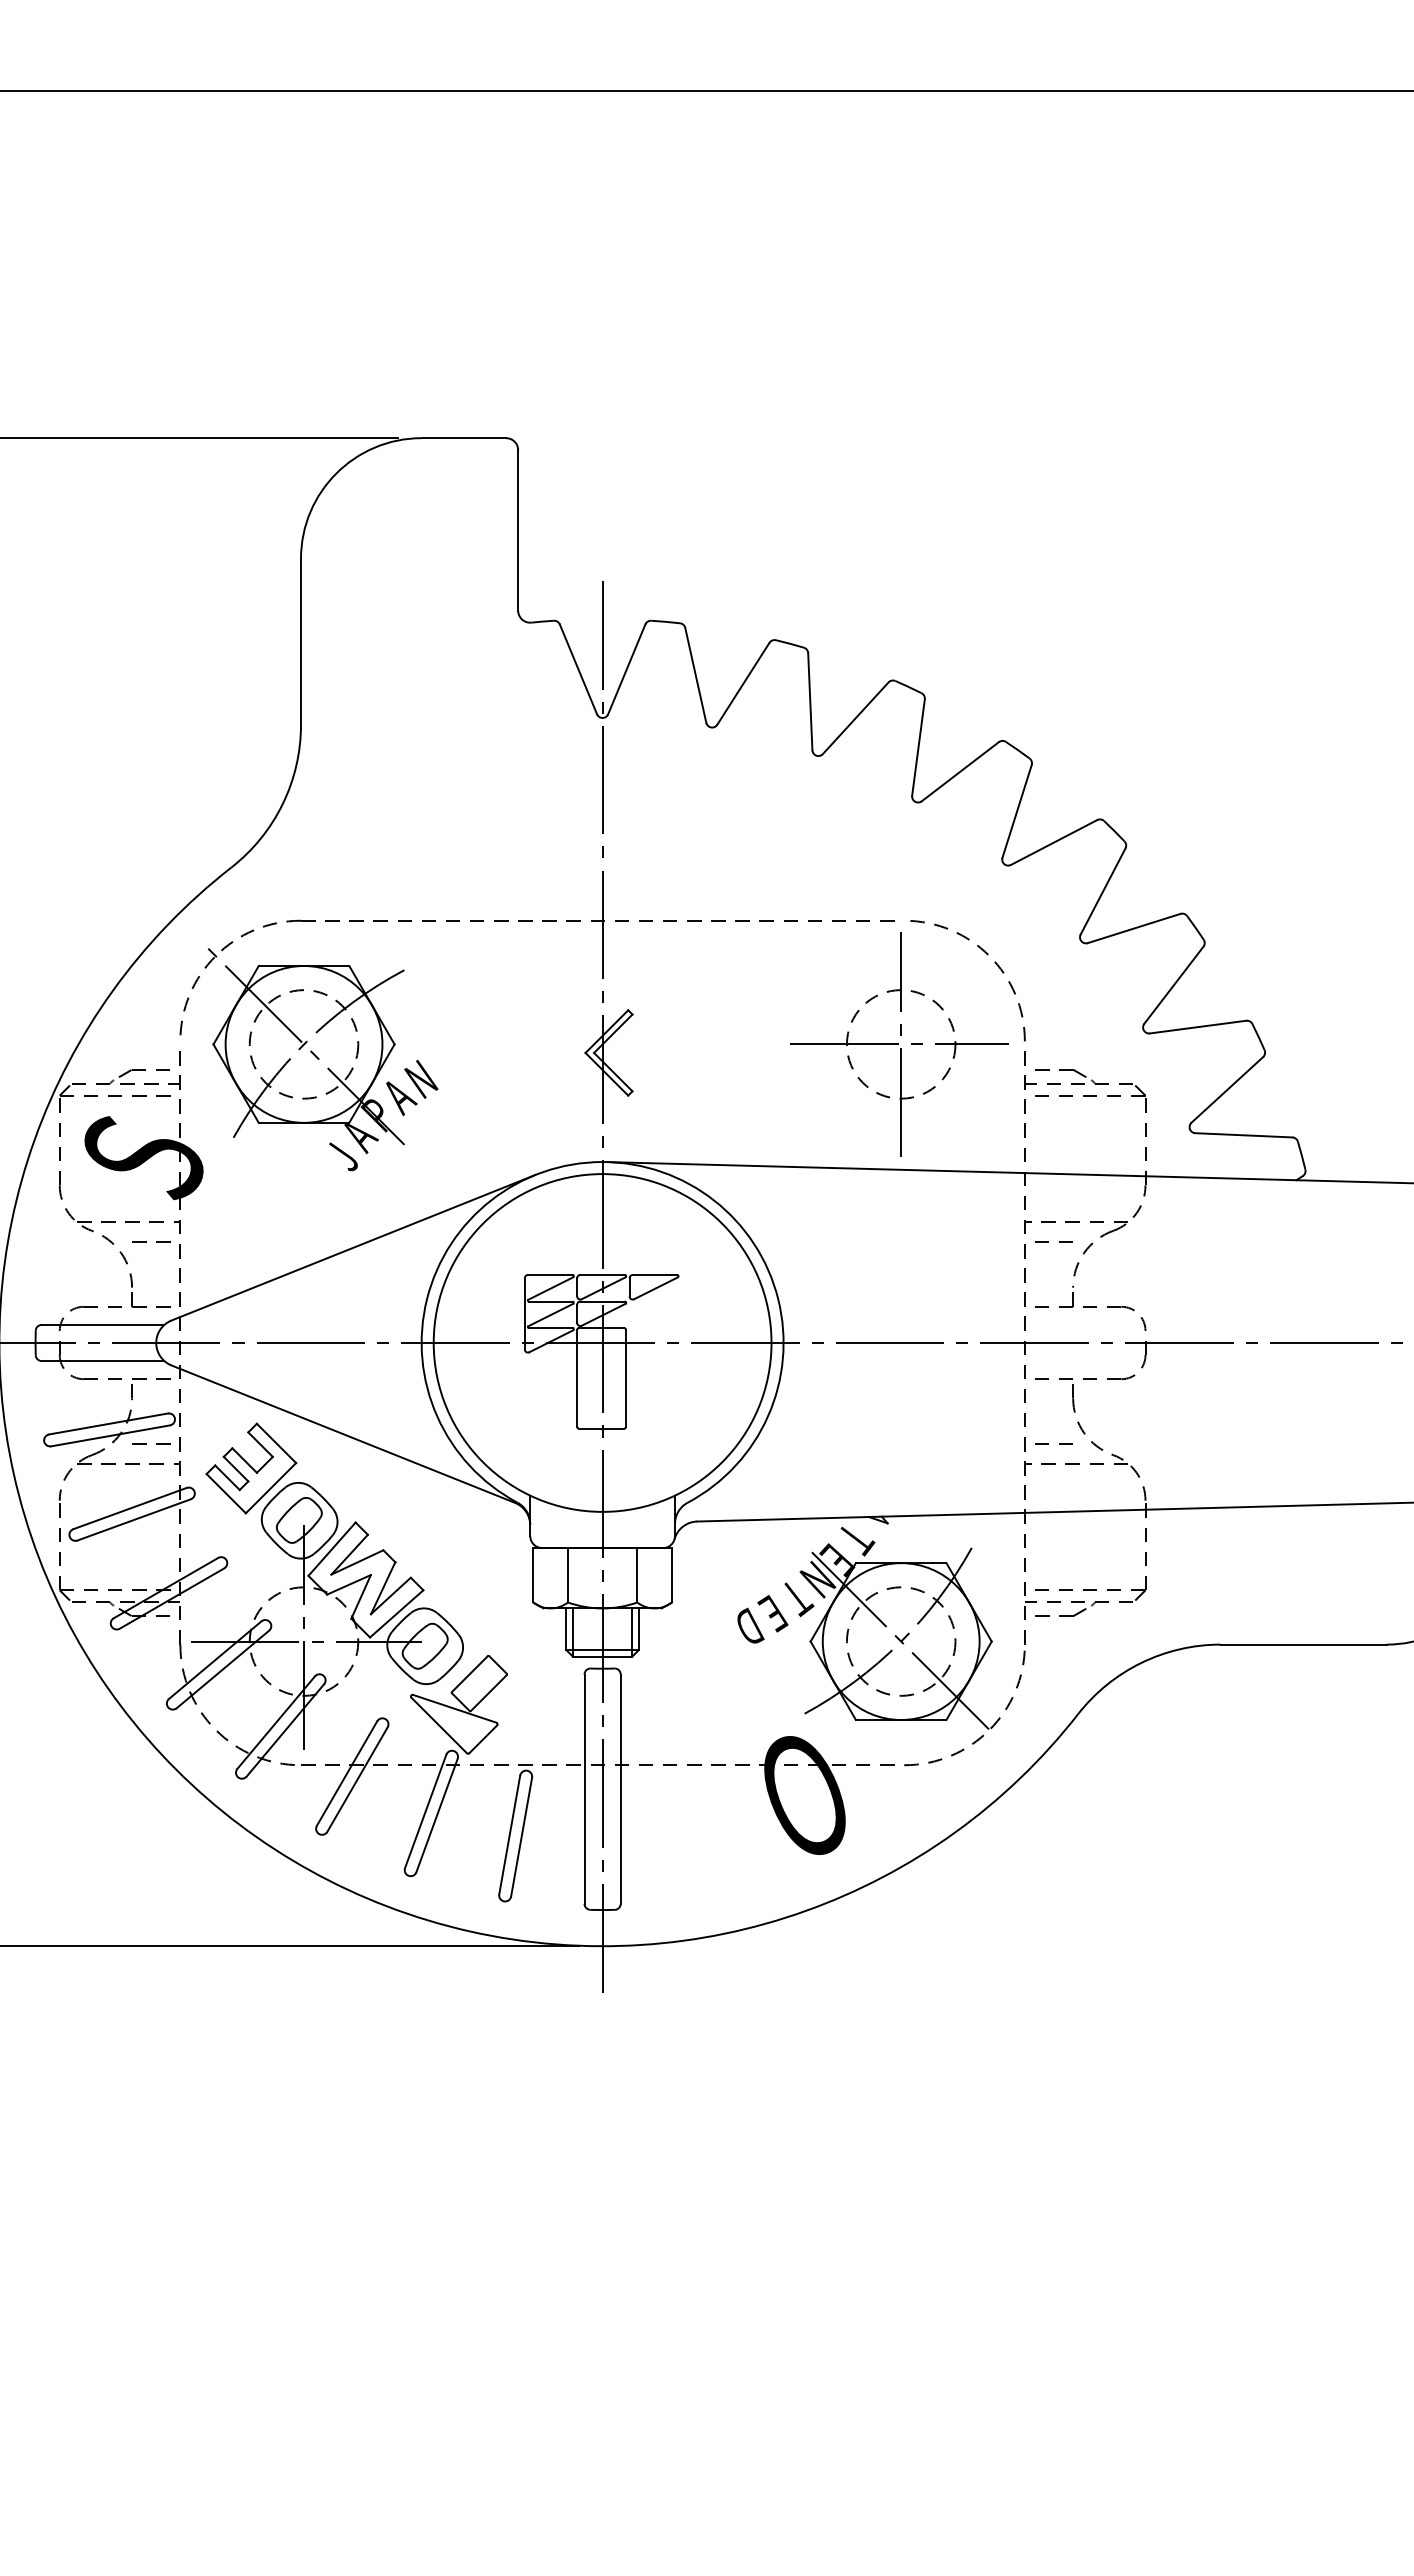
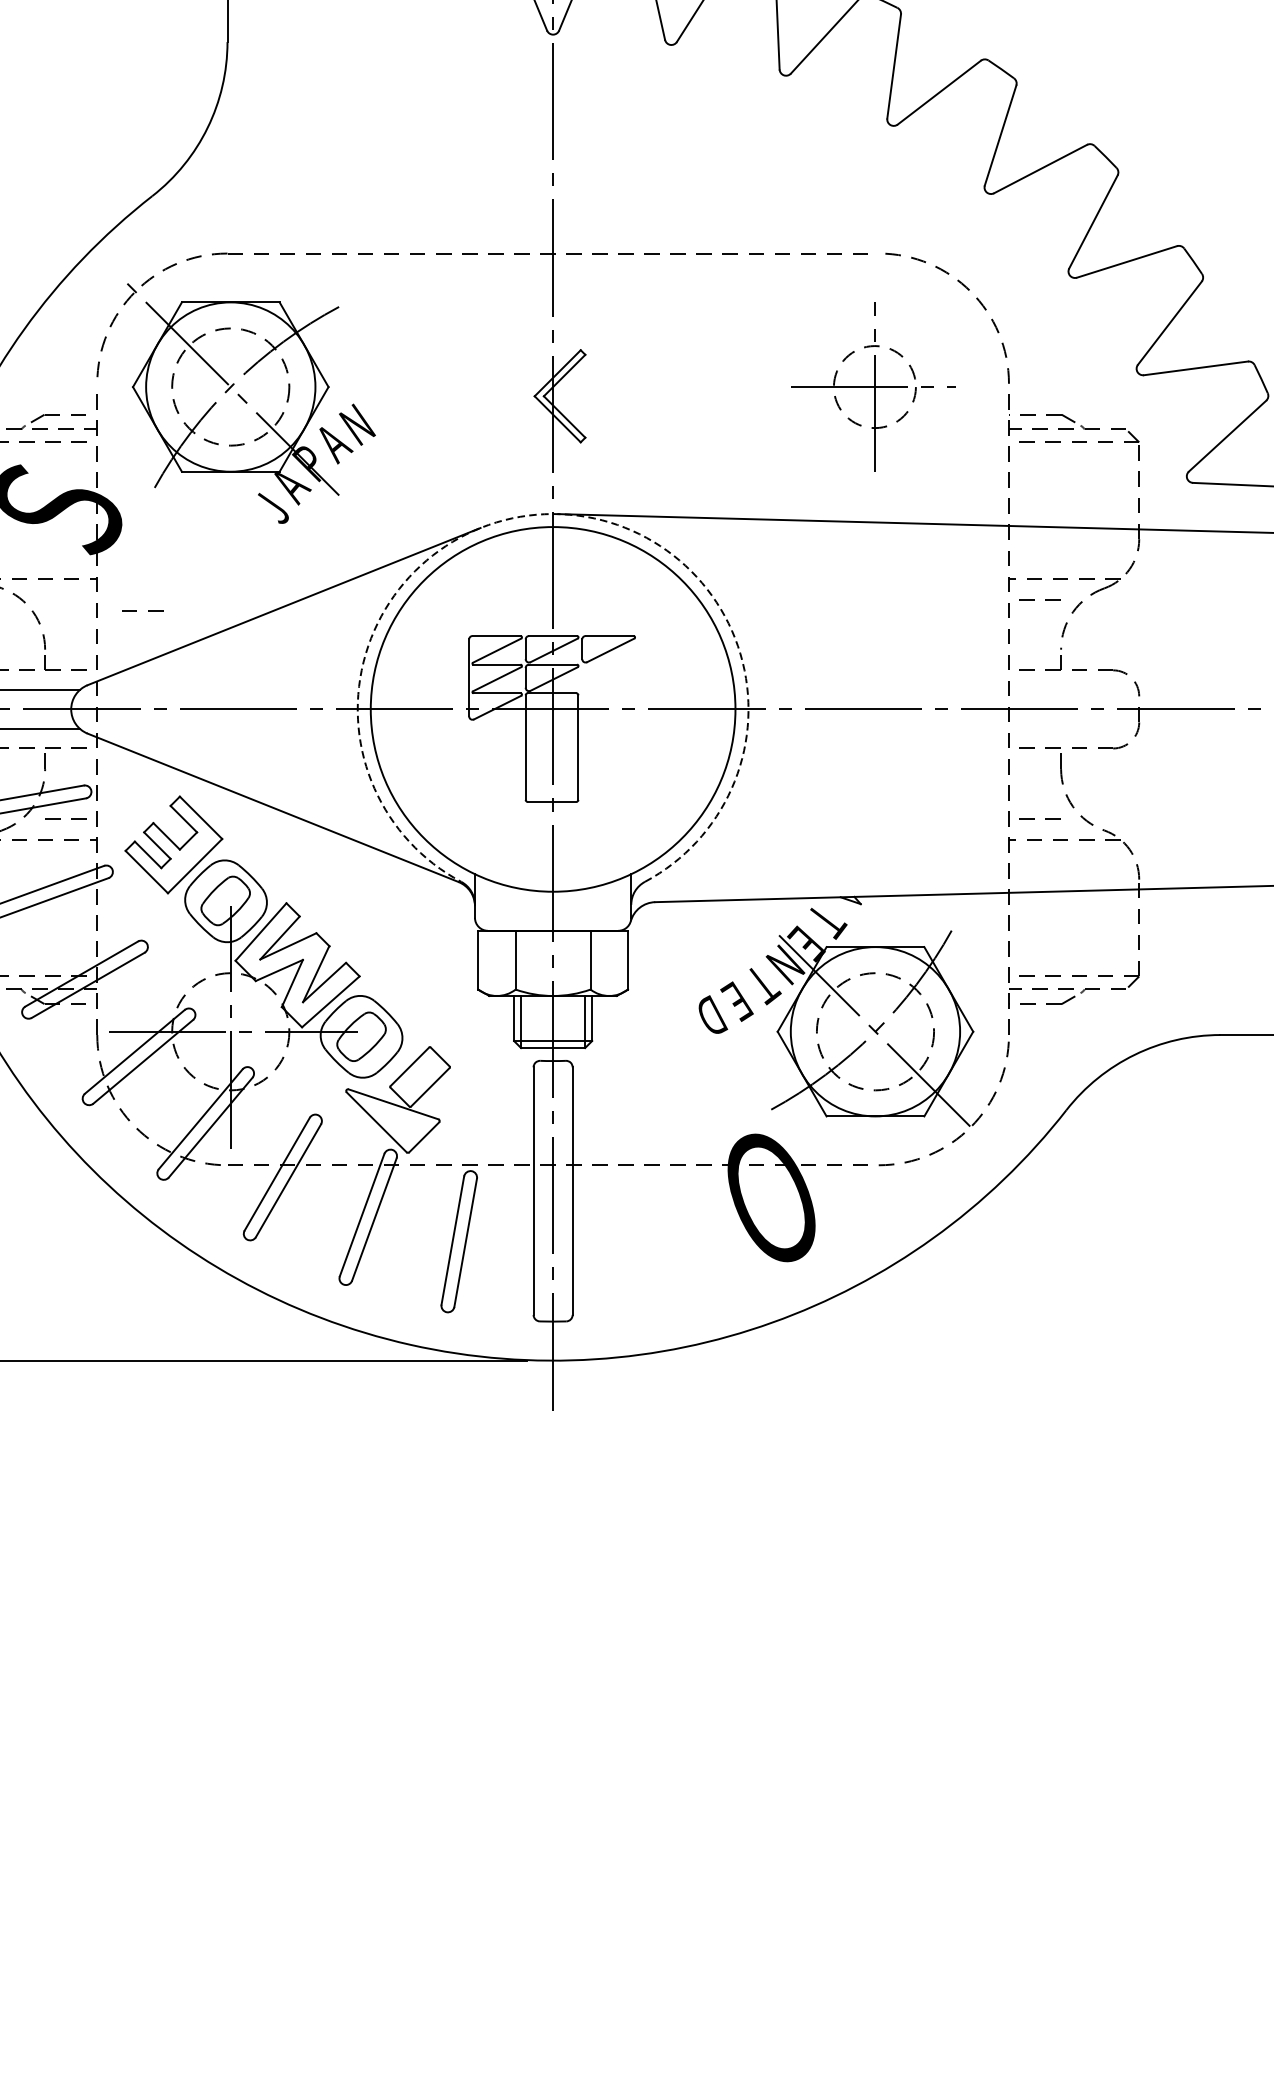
part: (899, 1044) -> (873, 387), size x0.7
arc: (602, 1162) -> (552, 514), solid -> dashed
line: (146, 1241) -> (137, 610), moved

